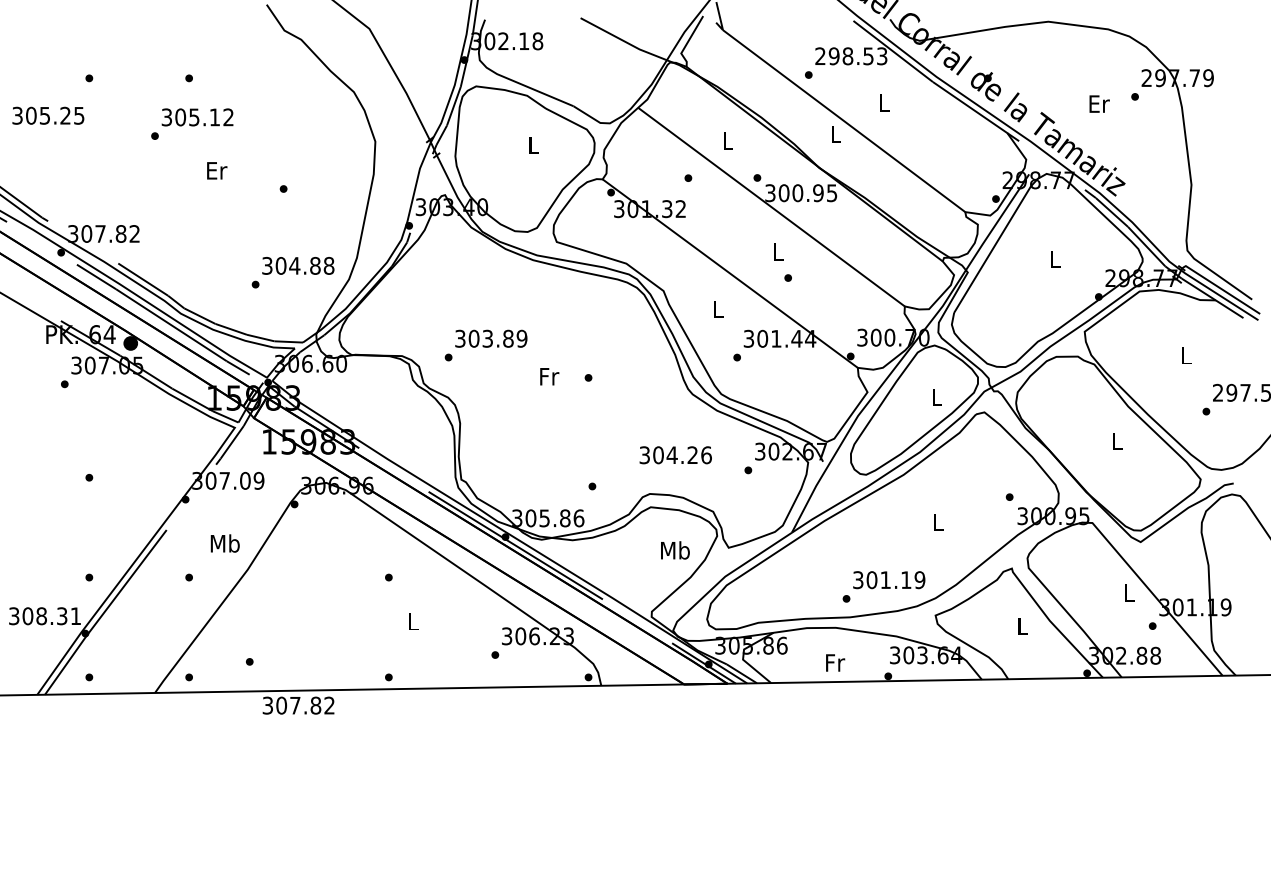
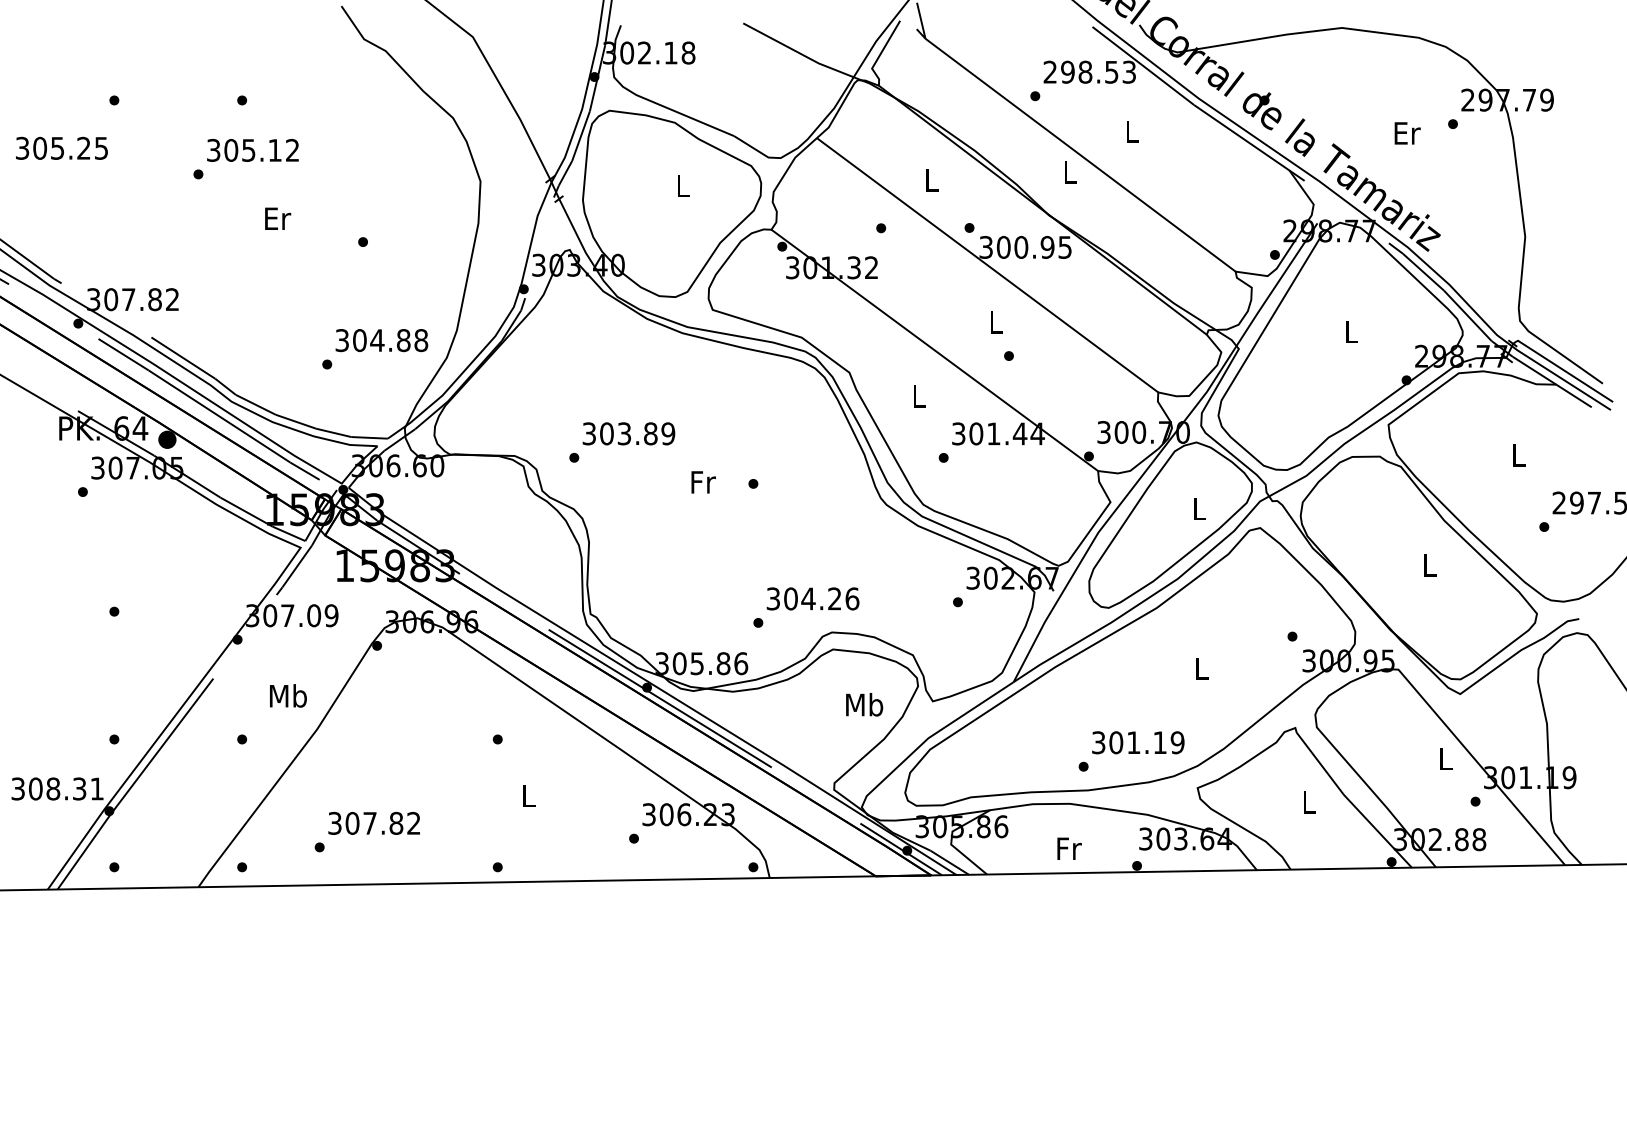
text: (675, 454) -> (812, 598), moved
text: (298, 704) -> (373, 822), moved

